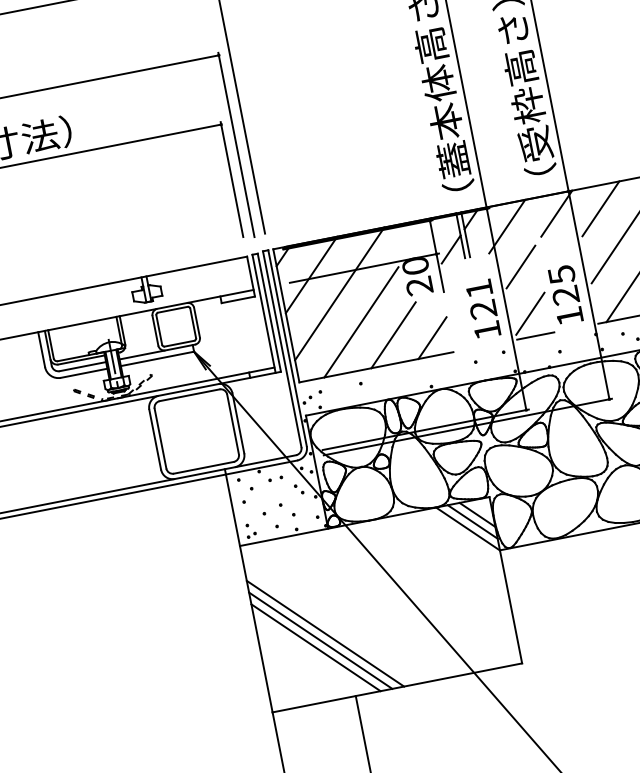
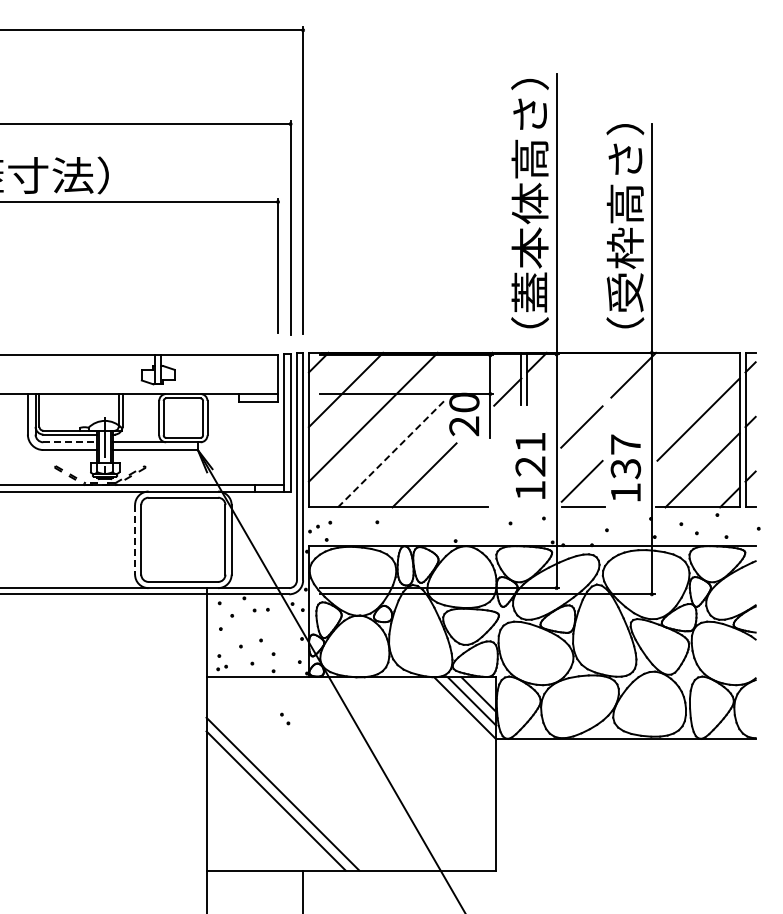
line: (600, 208) -> (683, 379), removed
line: (507, 226) -> (575, 378), removed
text: (564, 284) -> (626, 456), 125 -> 137
line: (361, 322) -> (391, 453), solid -> dashed
line: (432, 337) -> (467, 486), removed
line: (83, 366) -> (70, 442), solid -> dashed
line: (155, 439) -> (135, 539), solid -> dashed
part: (299, 488) -> (285, 718), moved
line: (315, 647) -> (268, 807), removed

